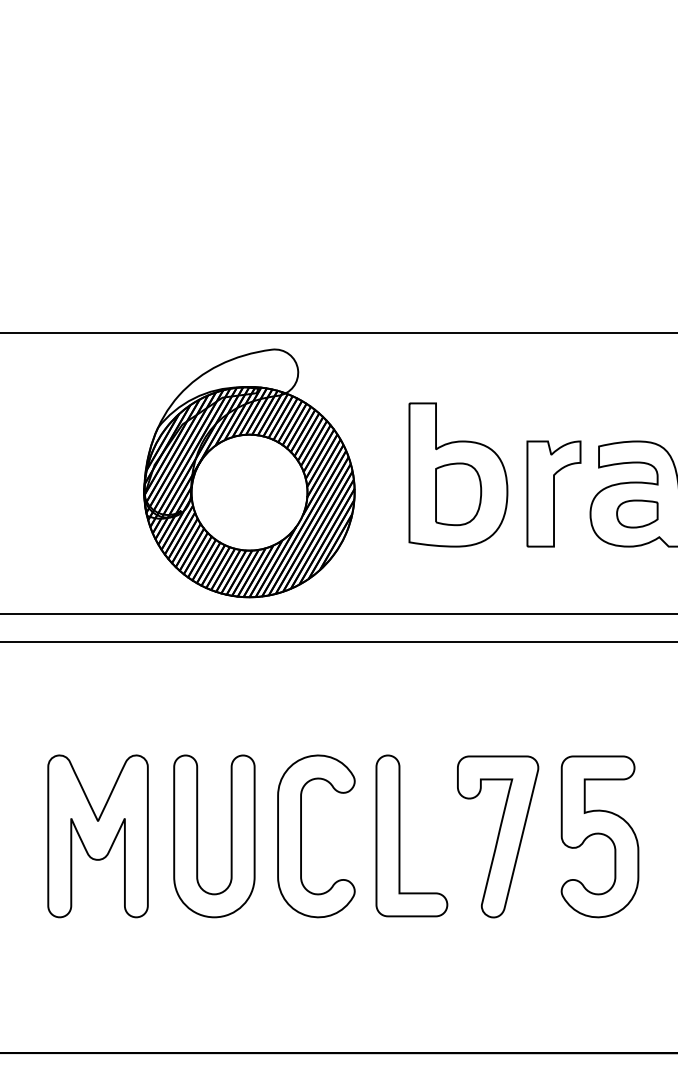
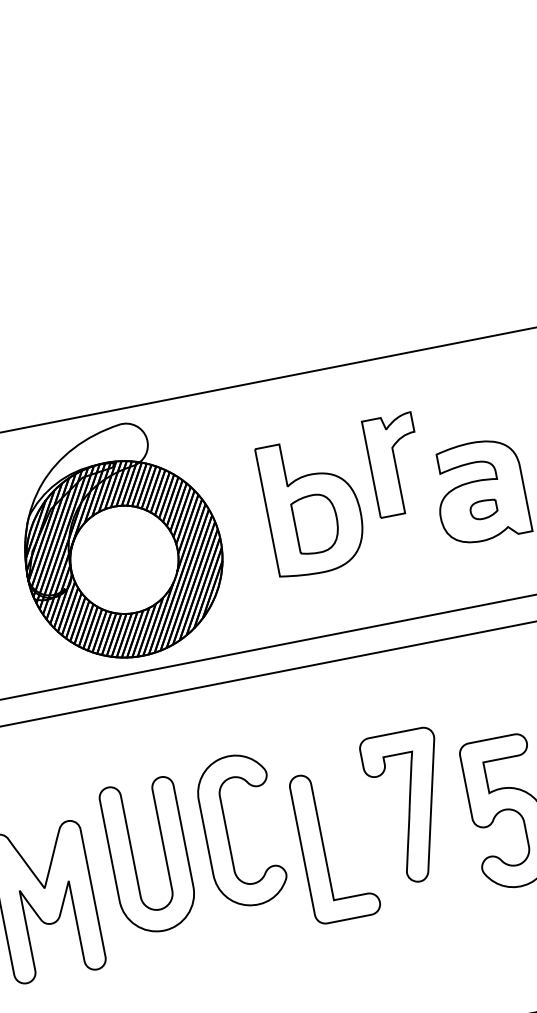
part: (553, 493) -> (395, 464), moved
part: (637, 513) -> (483, 509), size x0.7
part: (198, 836) -> (134, 859), moved
part: (301, 836) -> (227, 833), moved
part: (498, 836) -> (409, 806), moved

